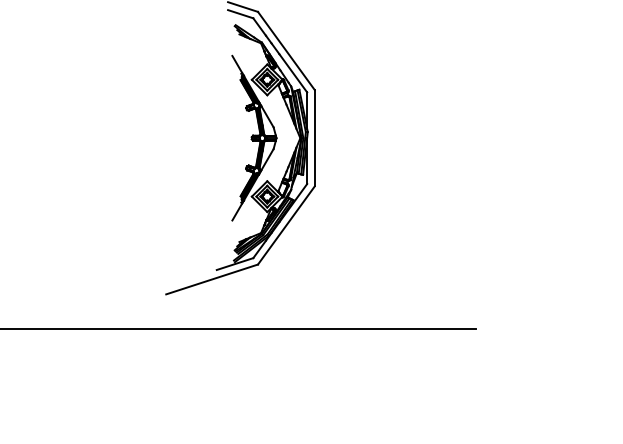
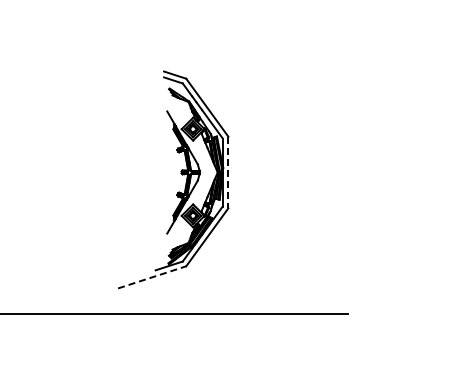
line: (314, 138) -> (228, 172), solid -> dashed
line: (212, 279) -> (152, 277), solid -> dashed

